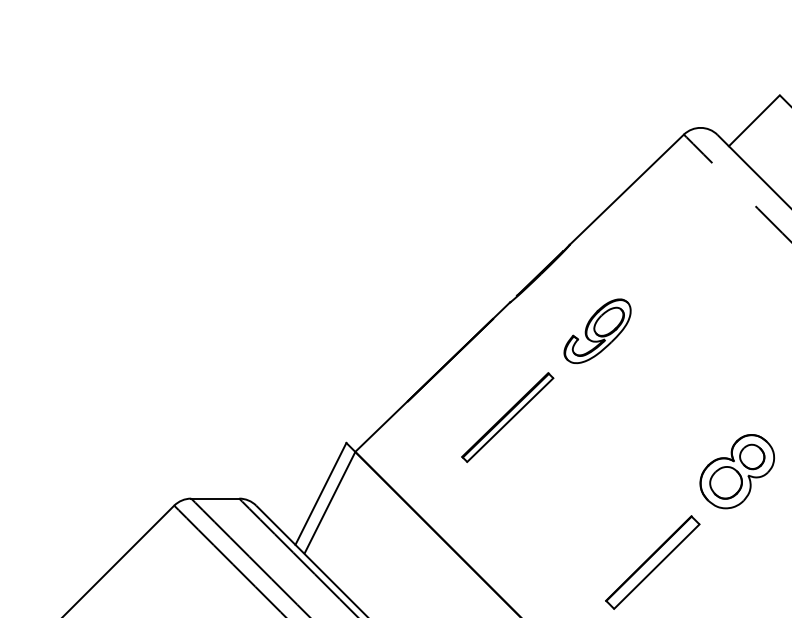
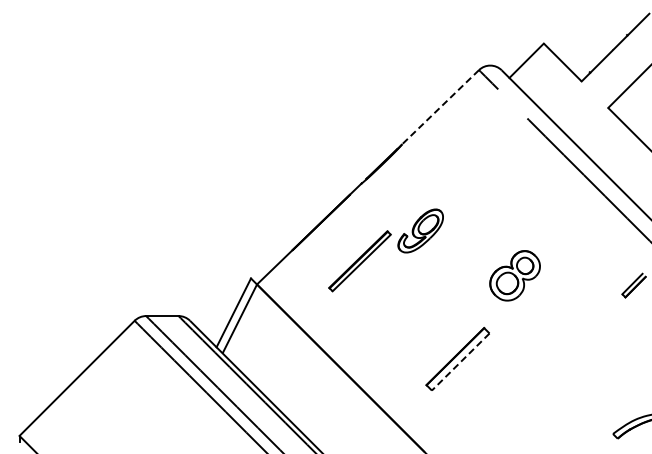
line: (626, 189) -> (440, 107), solid -> dashed
part: (597, 330) -> (420, 230), moved
part: (736, 471) -> (514, 275), moved
line: (656, 567) -> (460, 362), solid -> dashed

